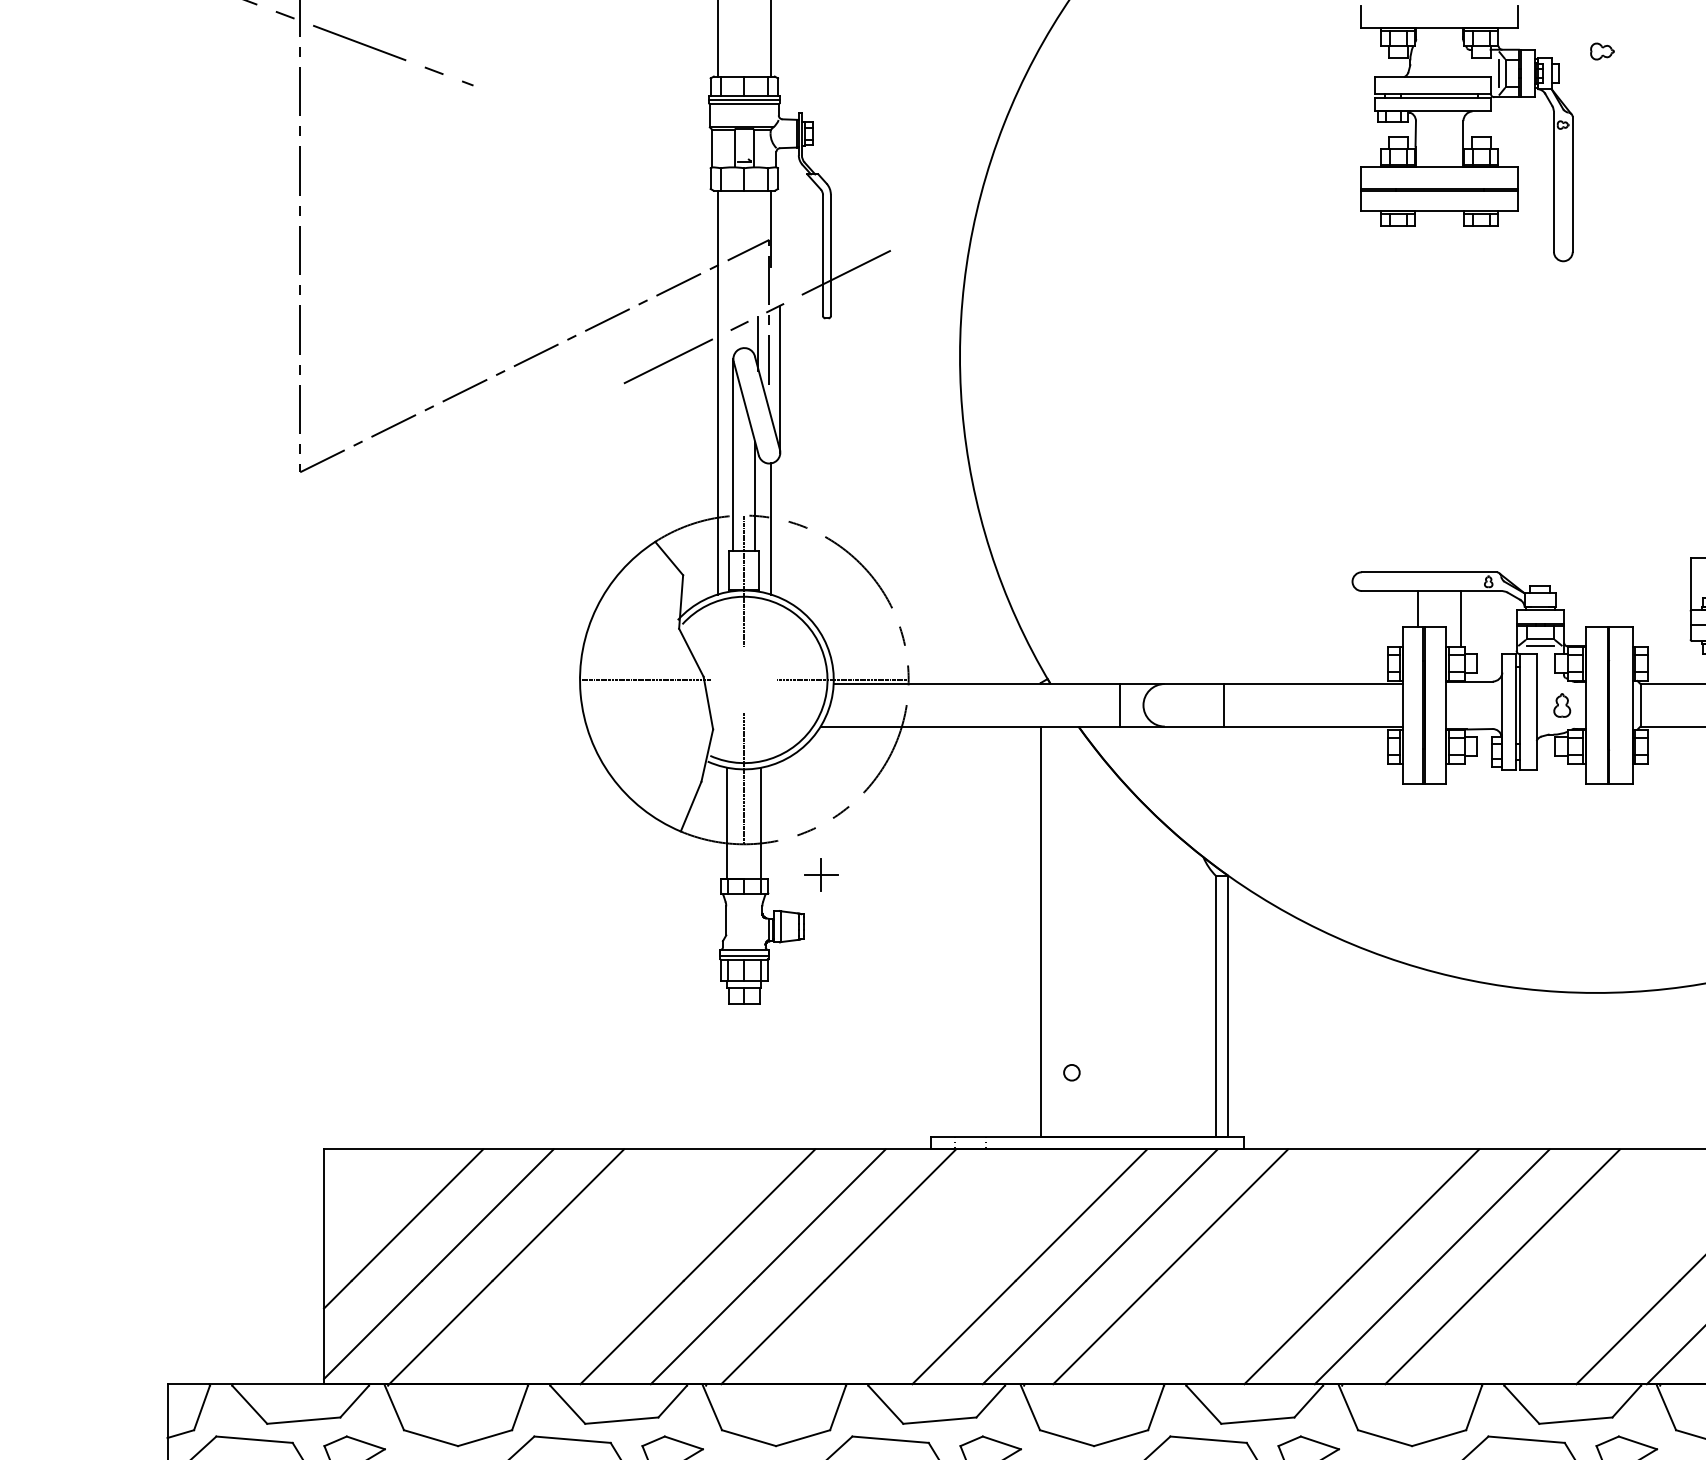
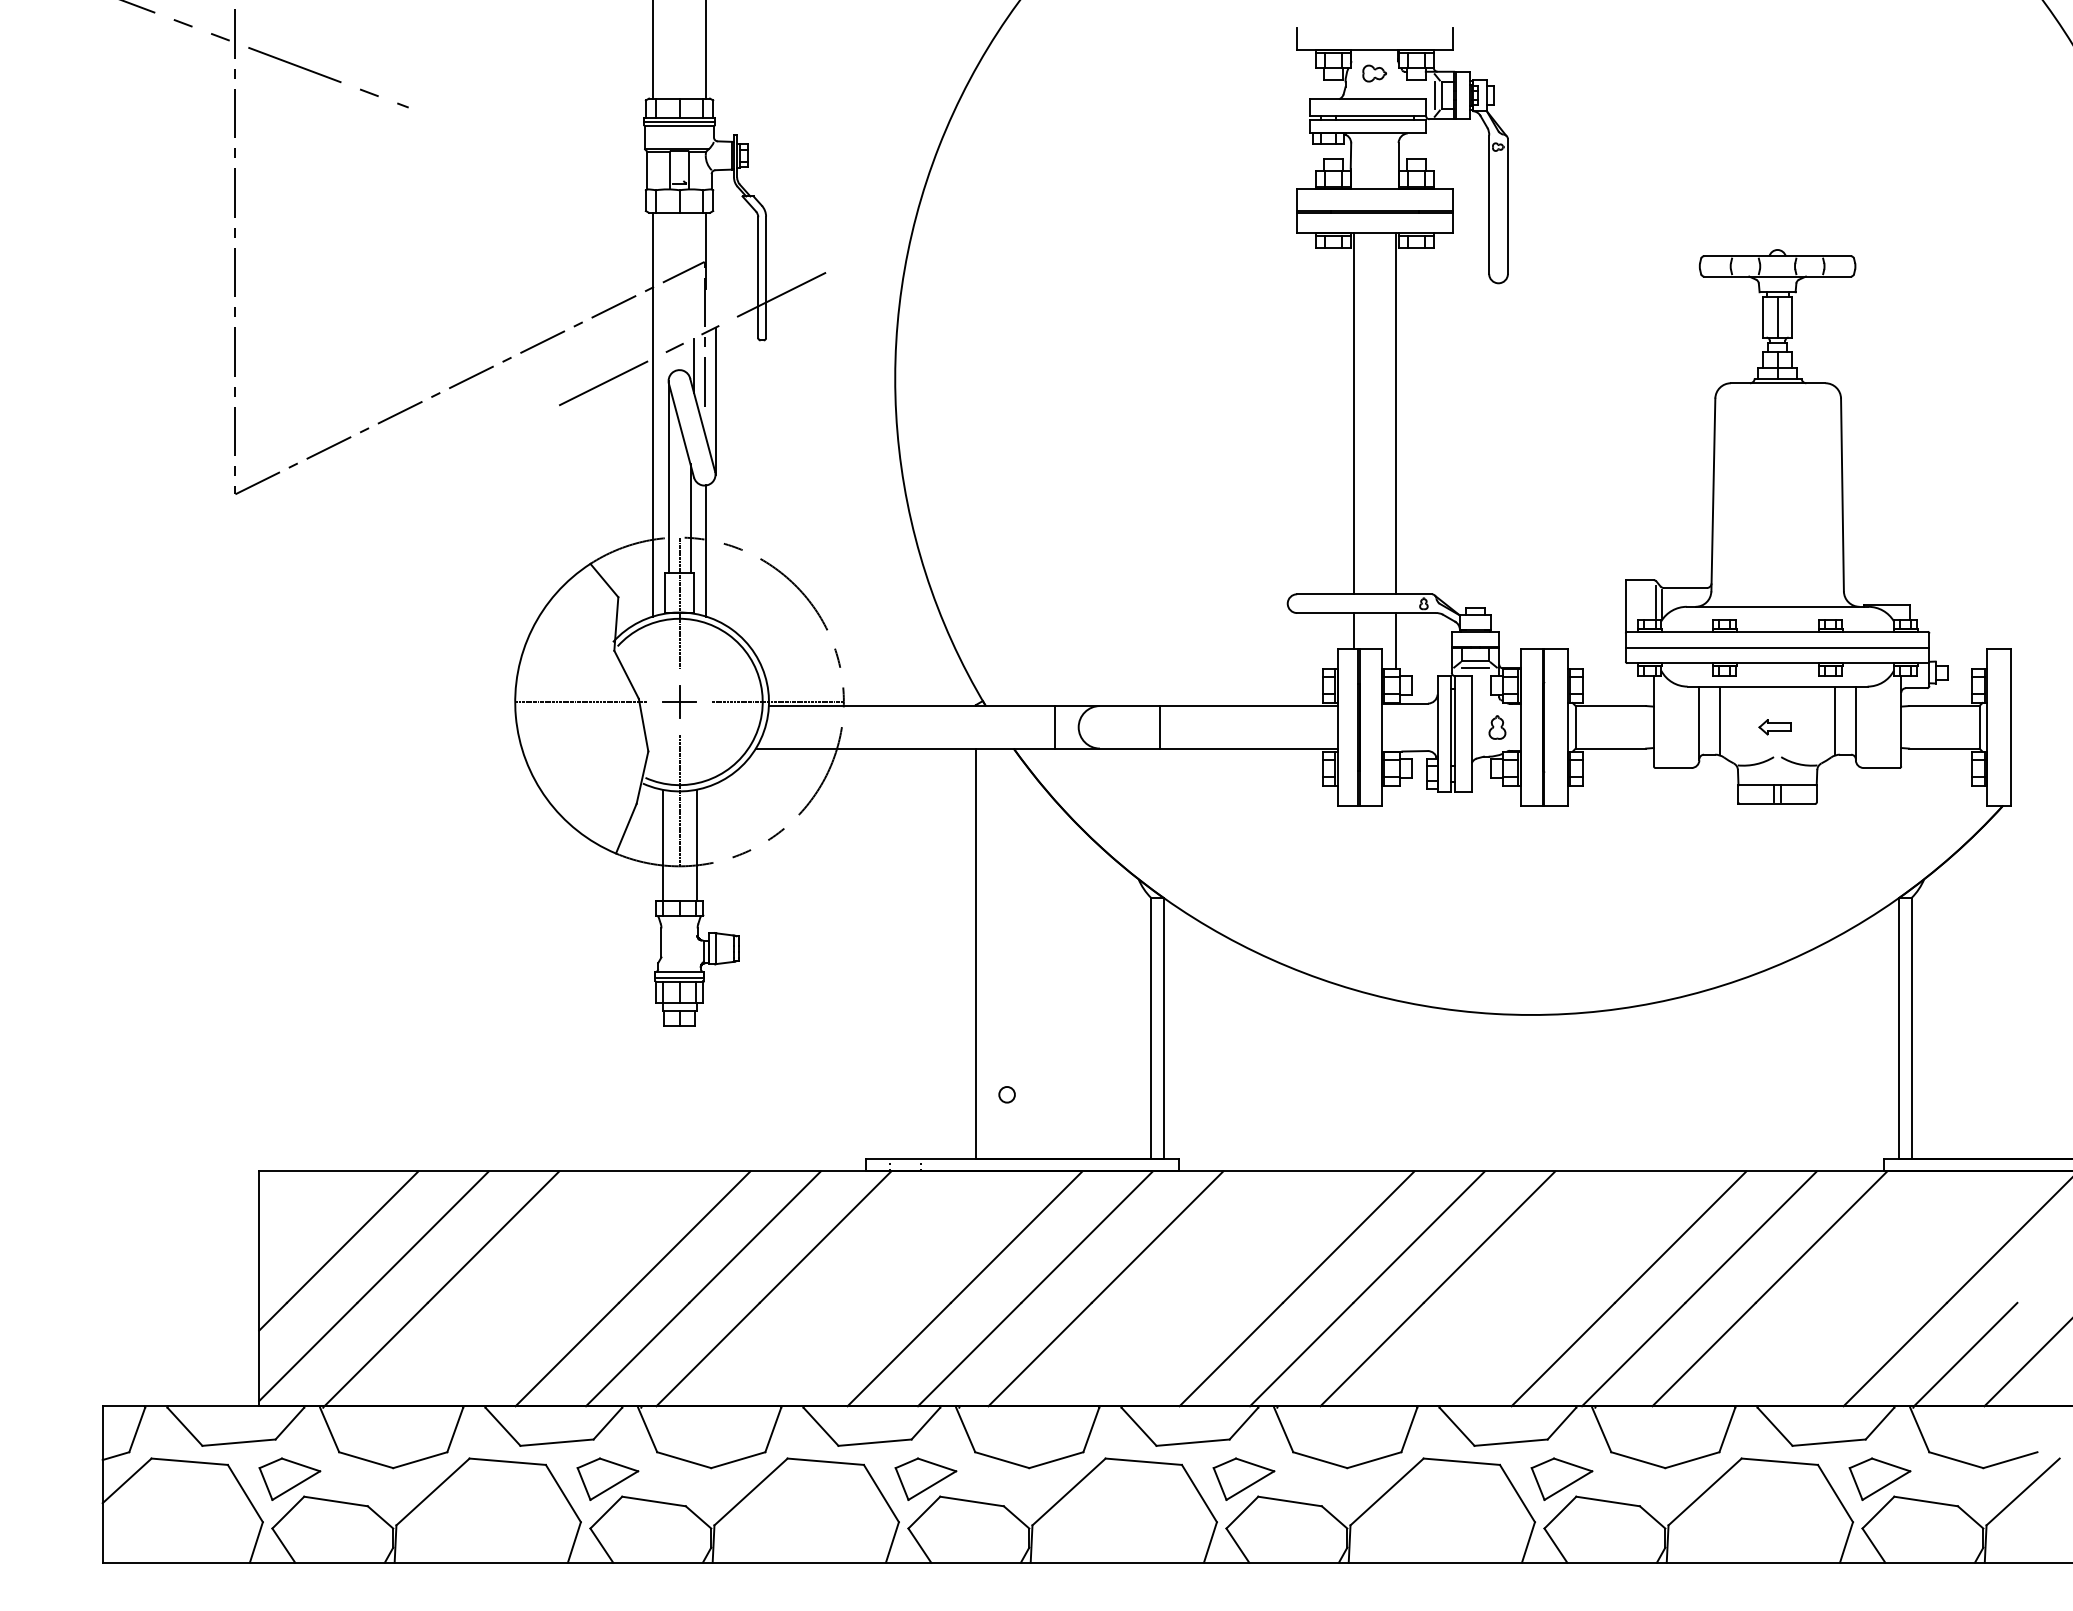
part: (1602, 51) -> (1374, 73), moved
line: (1418, 391) -> (1353, 413), added
line: (1461, 391) -> (1396, 413), added
part: (821, 874) -> (679, 701), moved

